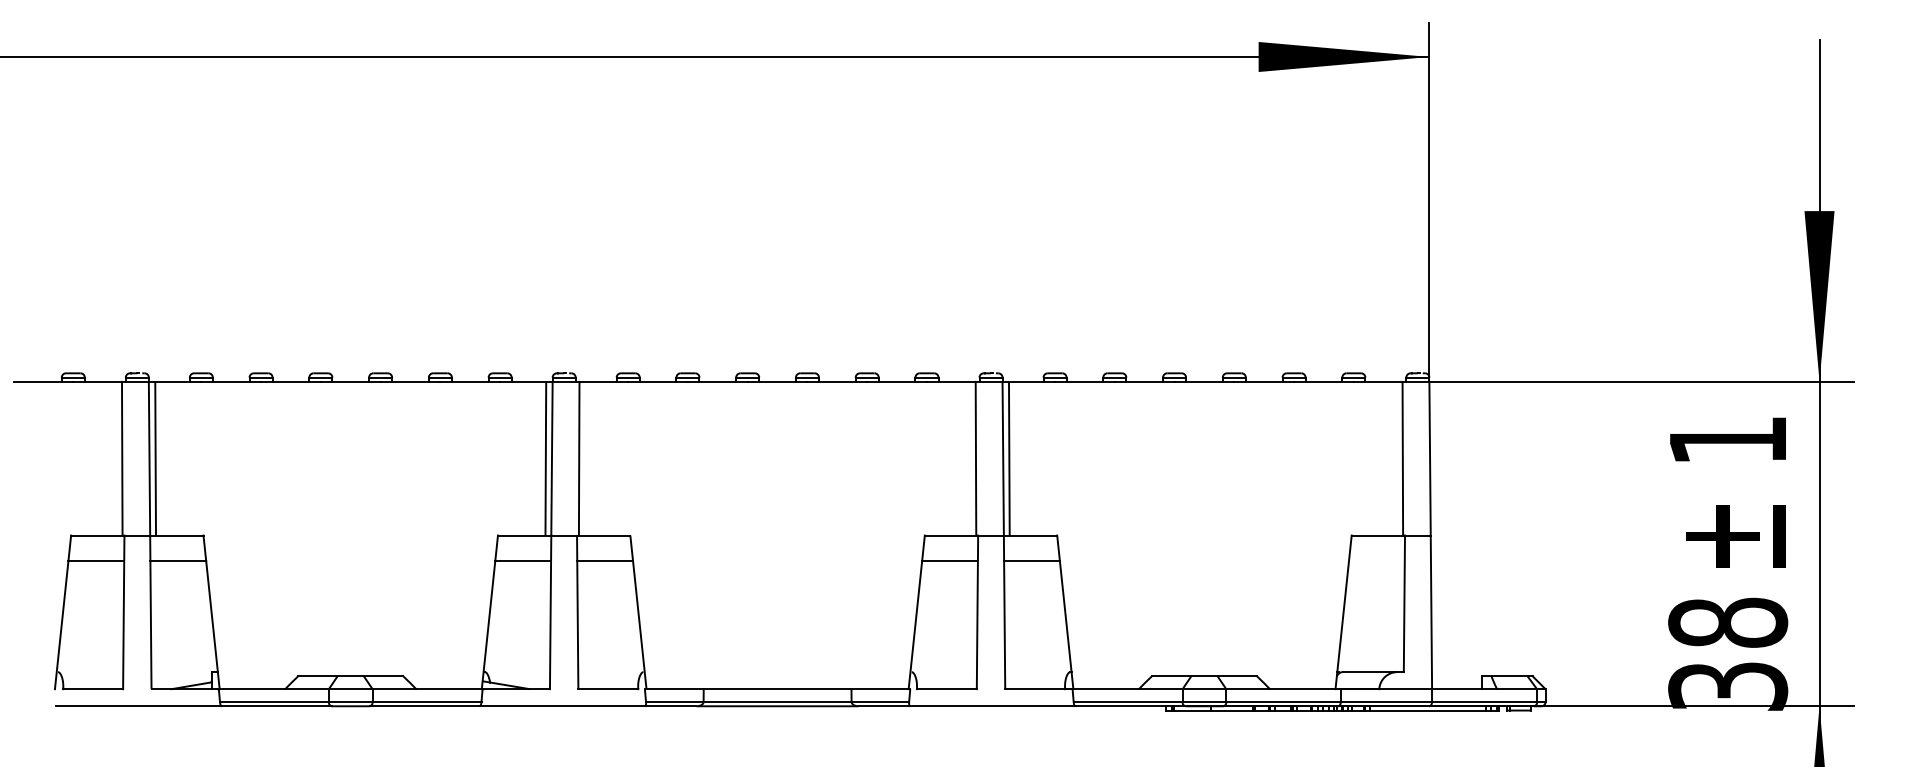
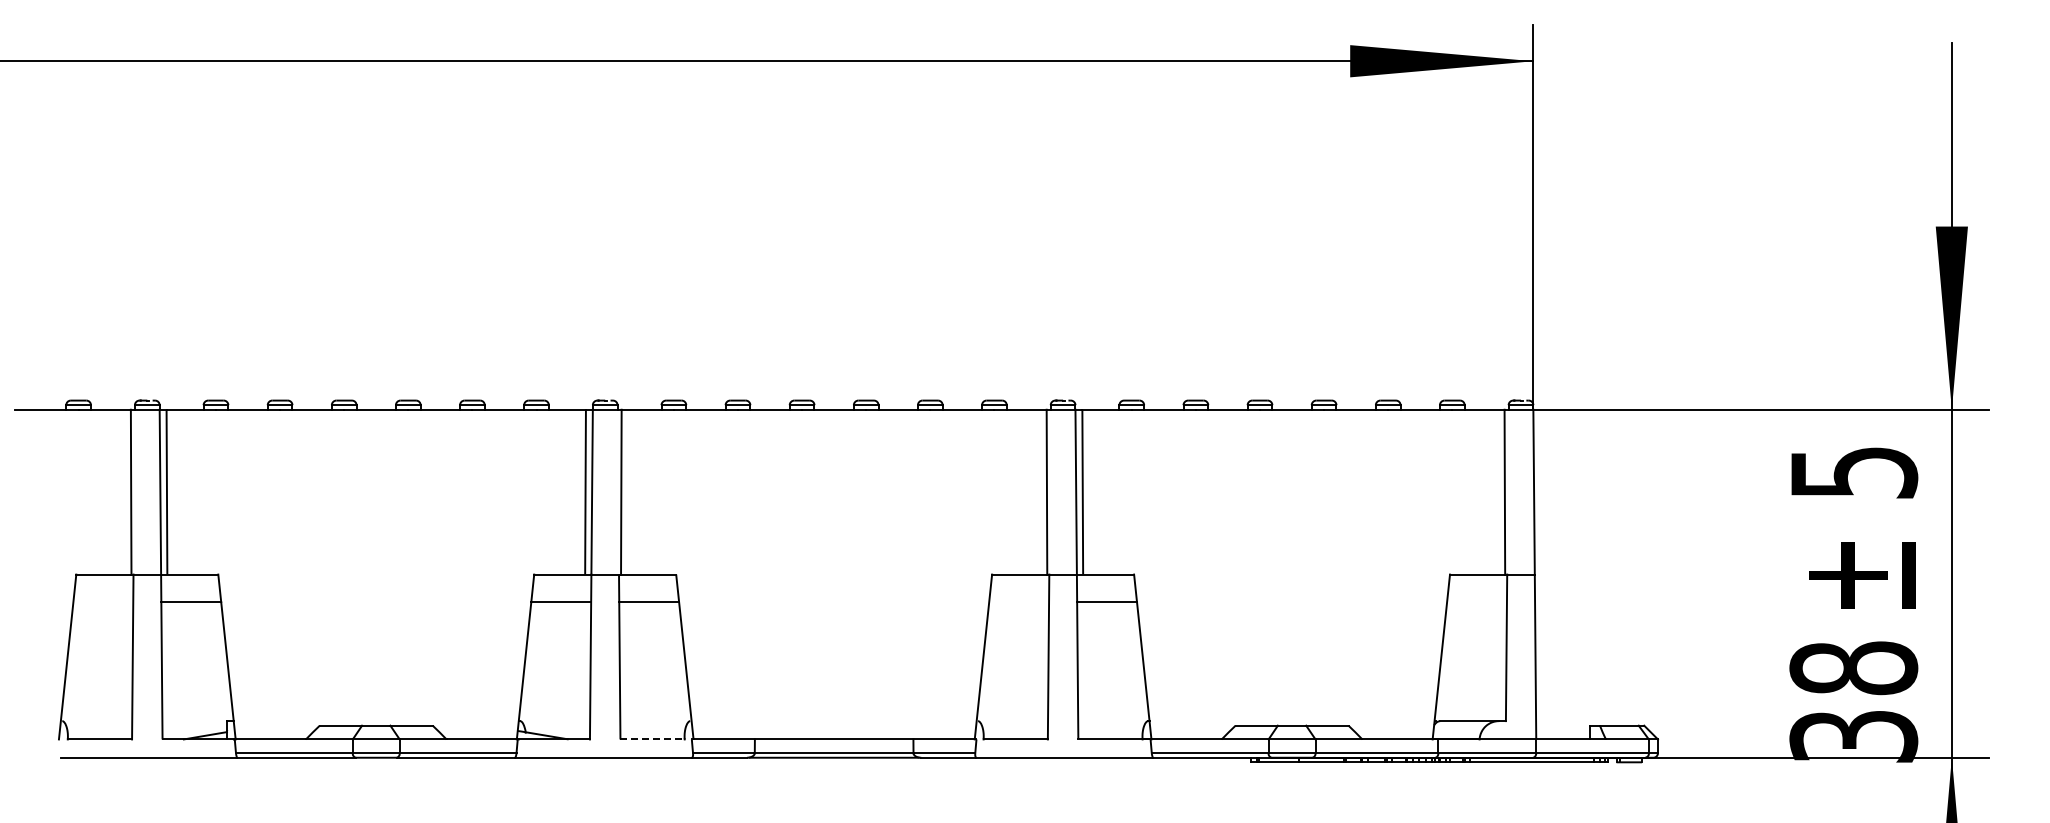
text: (1728, 440) -> (1854, 472), 1 -> 5
line: (96, 561) -> (103, 602), removed
line: (950, 561) -> (1019, 602), removed
line: (609, 689) -> (653, 739), solid -> dashed

